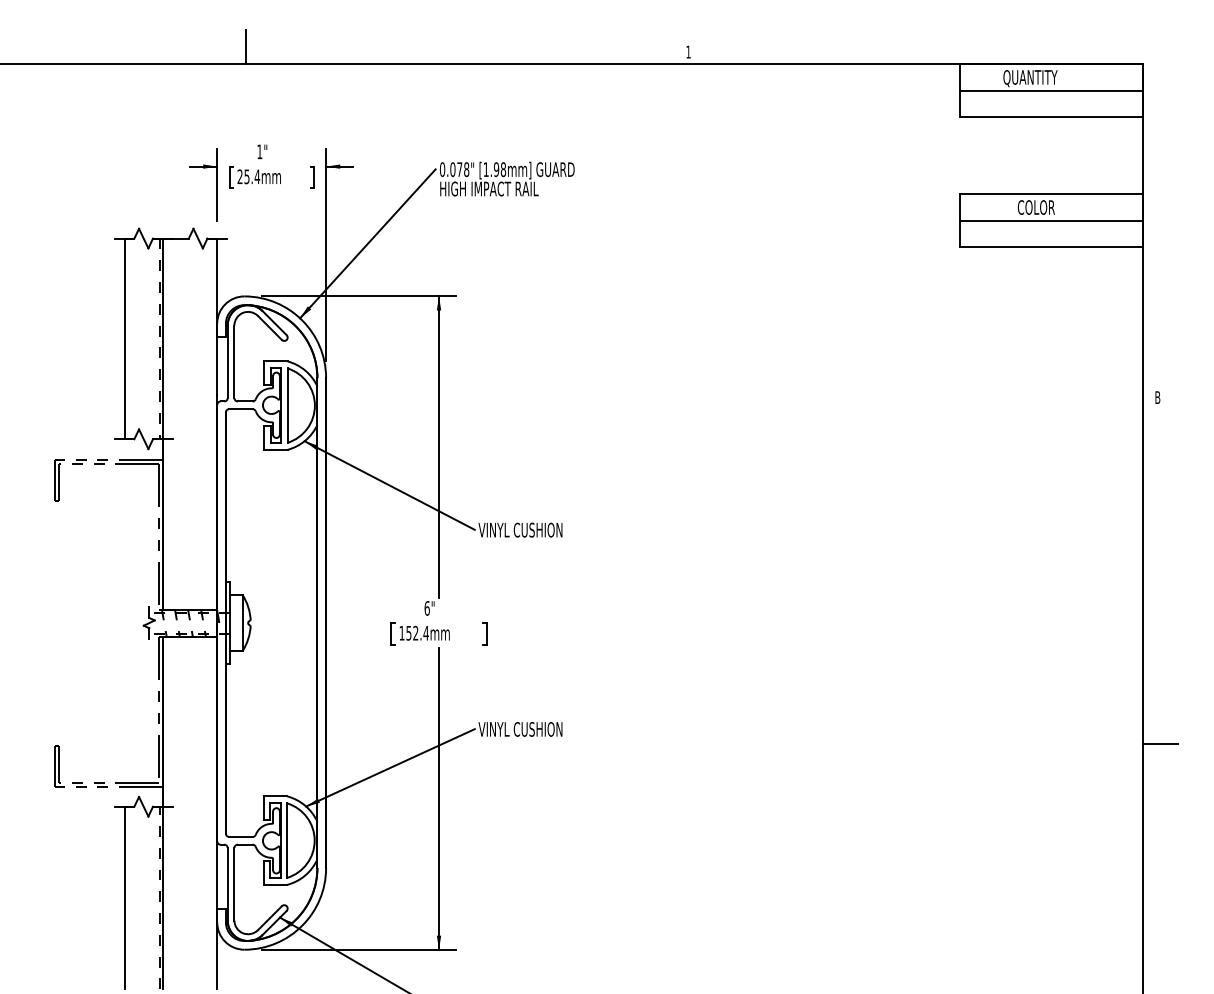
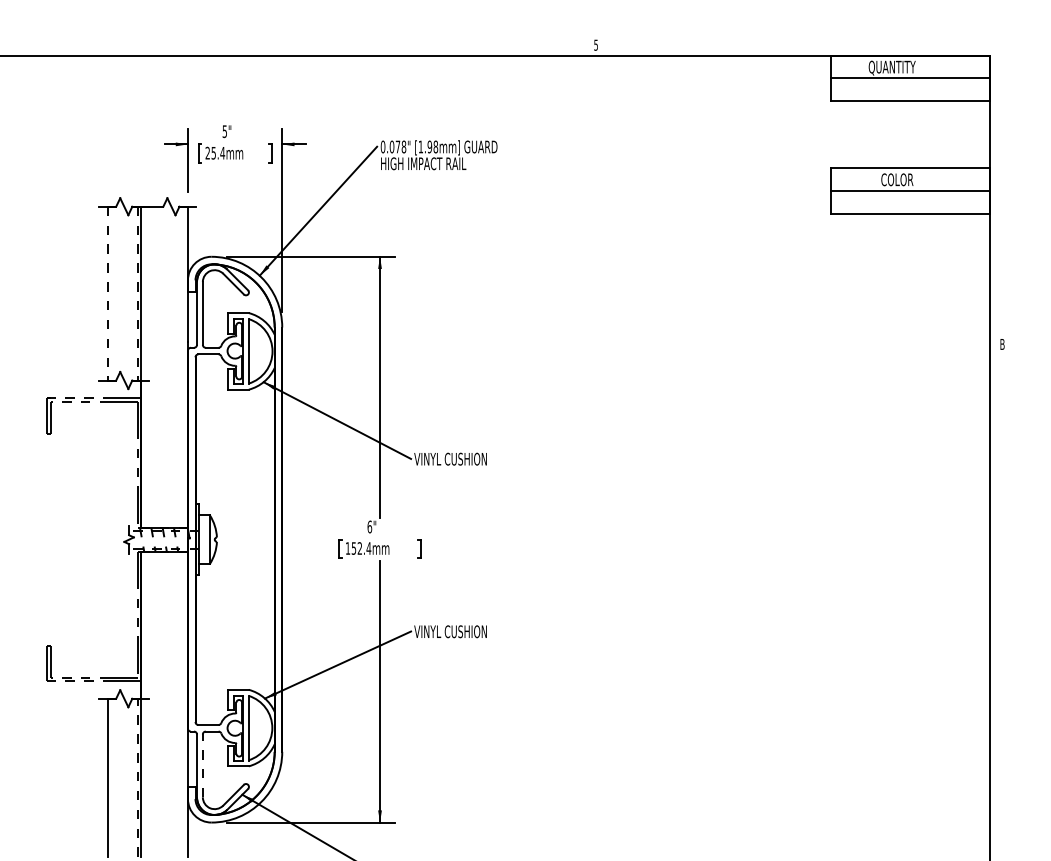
line: (246, 46) -> (213, 40), removed
text: (688, 51) -> (596, 44), 1 -> 5
text: (259, 151) -> (224, 131), 1" -> 5"
line: (124, 339) -> (107, 294), solid -> dashed
line: (1160, 743) -> (1004, 643), removed
line: (234, 883) -> (202, 765), solid -> dashed

